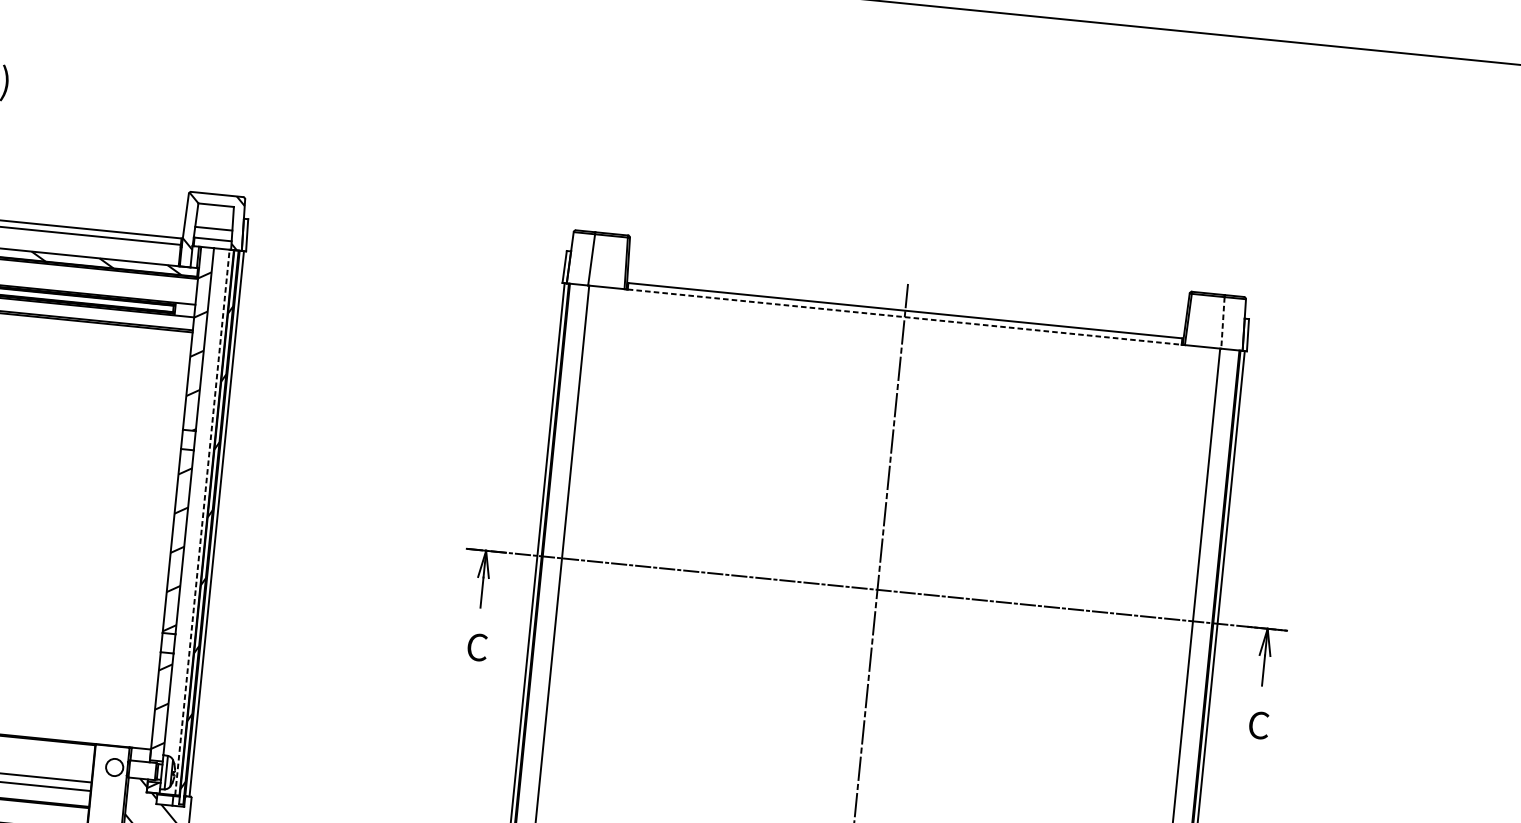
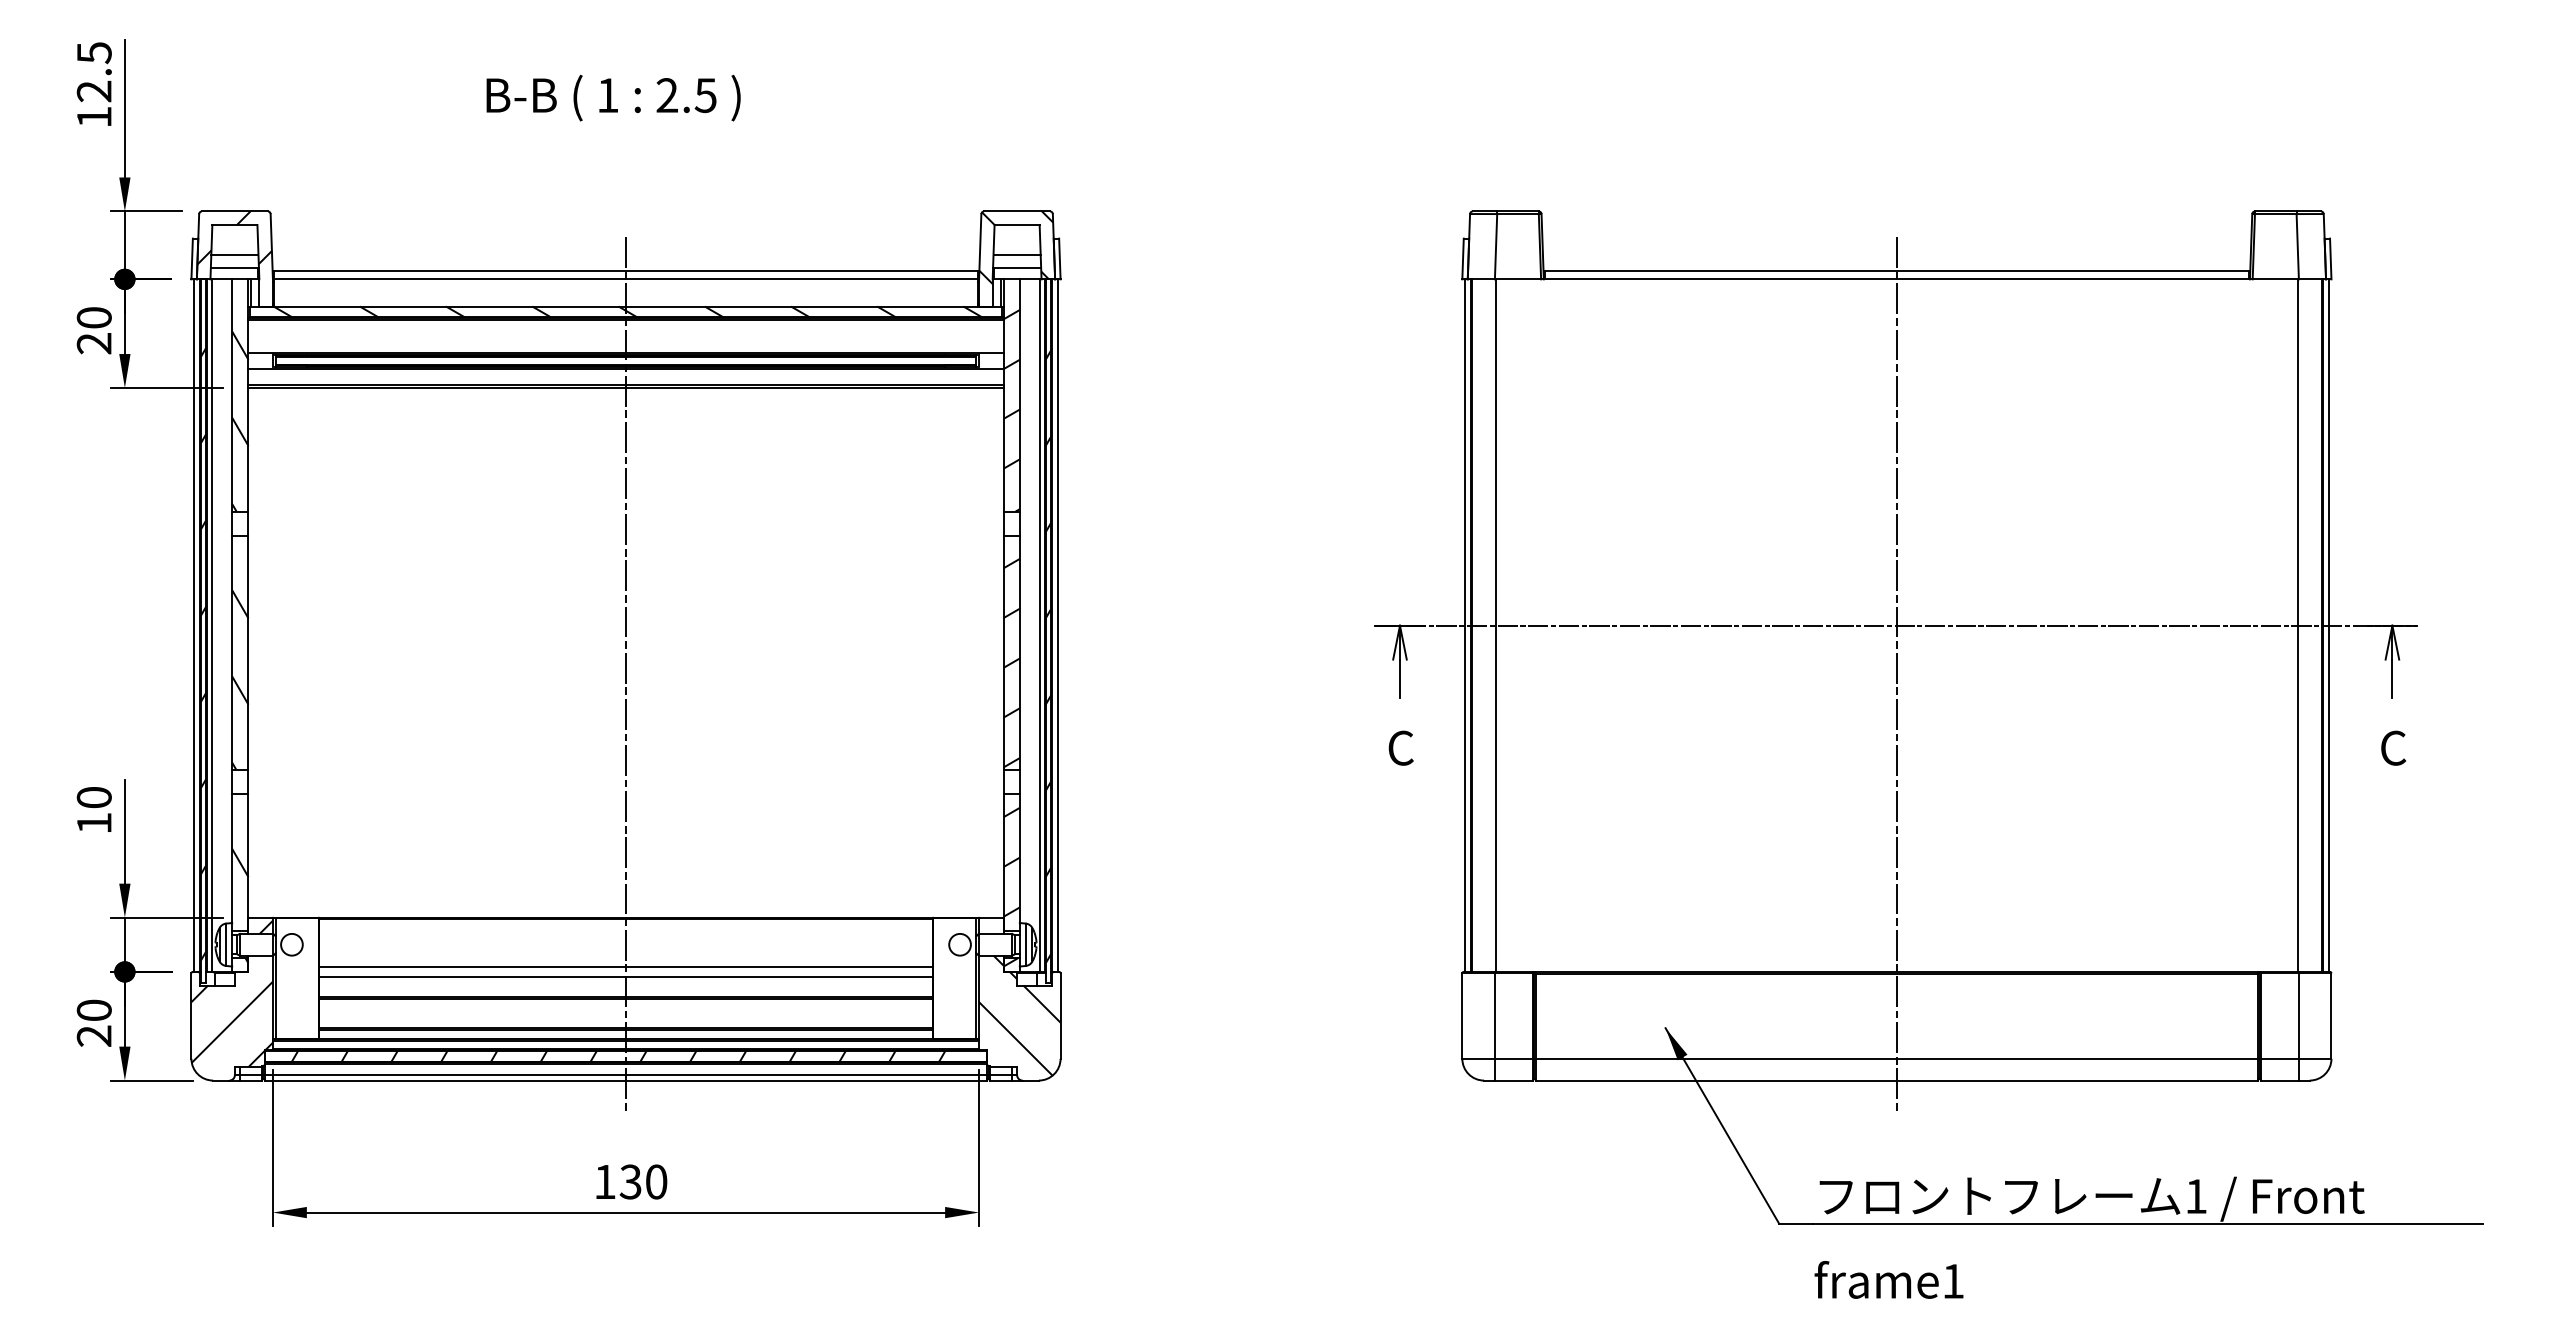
line: (904, 317) -> (1896, 279), dashed -> solid
line: (1222, 322) -> (2297, 246), dashed -> solid
line: (202, 522) -> (1039, 625), dashed -> solid

